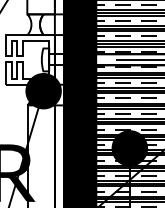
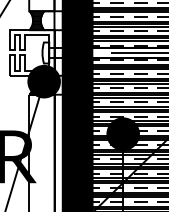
hatch: (35, 25) -> (36, 21), added

